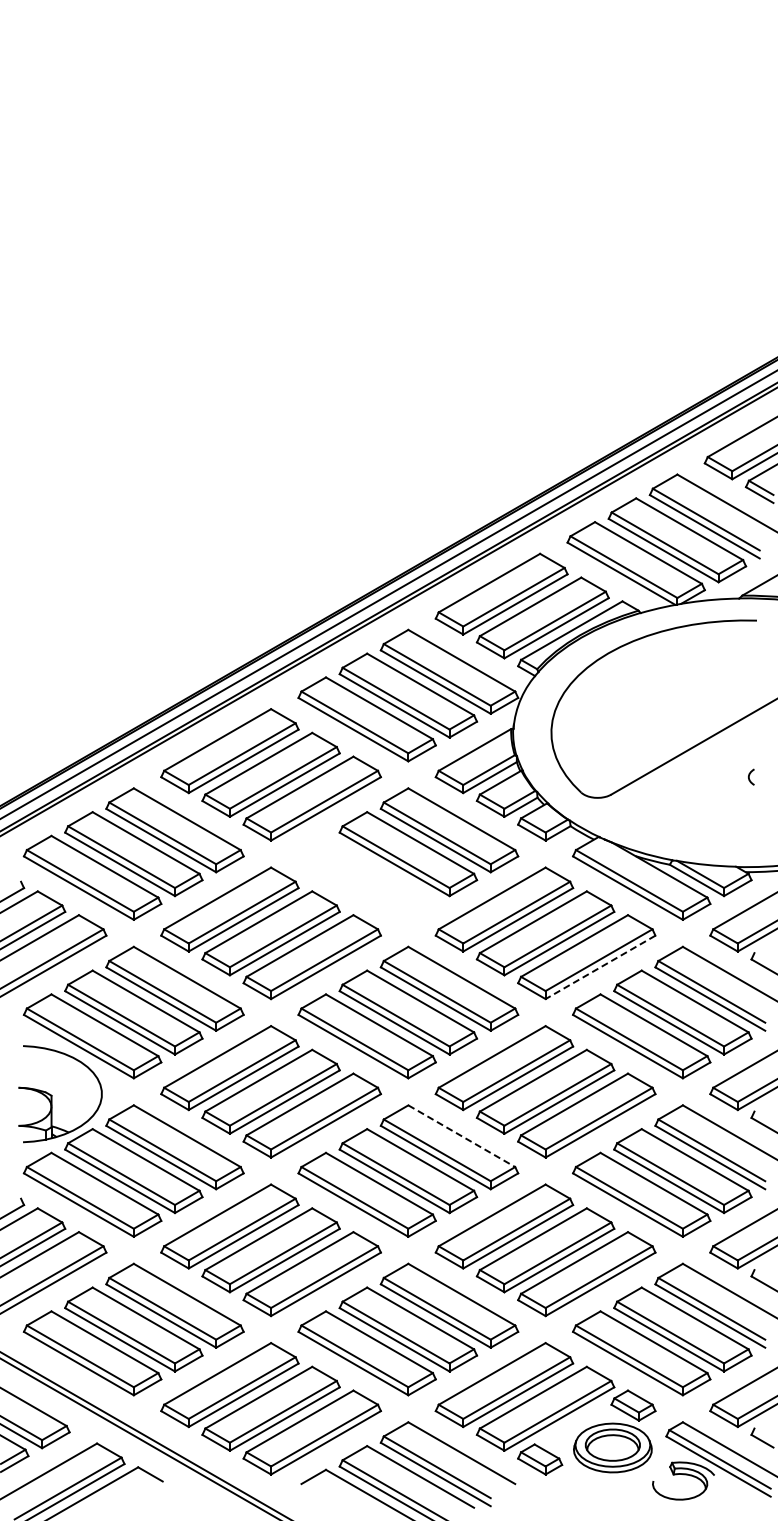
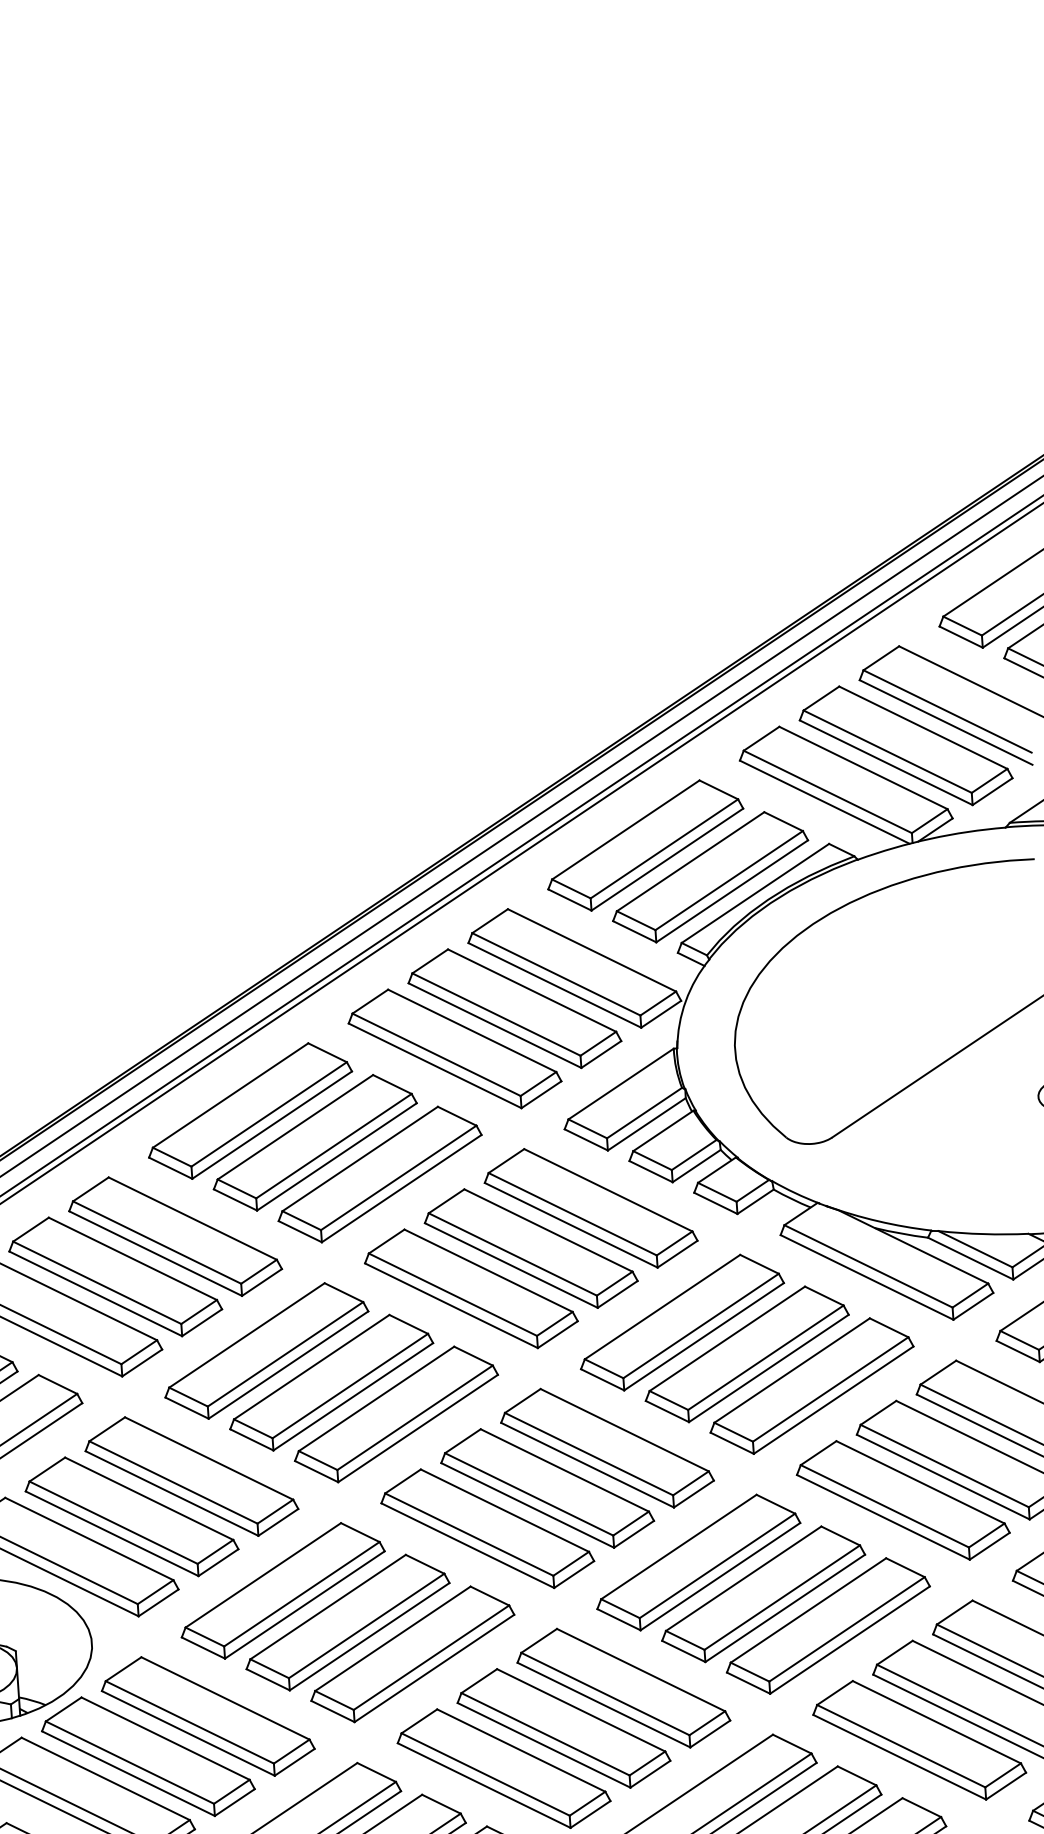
part: (366, 877) -> (470, 1288), added
line: (600, 967) -> (833, 1400), dashed -> solid
line: (461, 1136) -> (640, 1670), dashed -> solid

